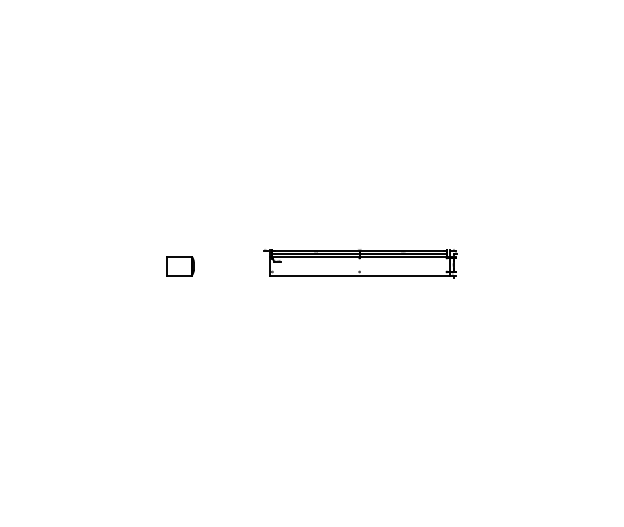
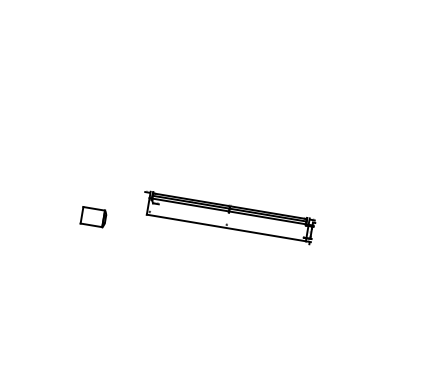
part: (180, 266) -> (93, 217), moved

